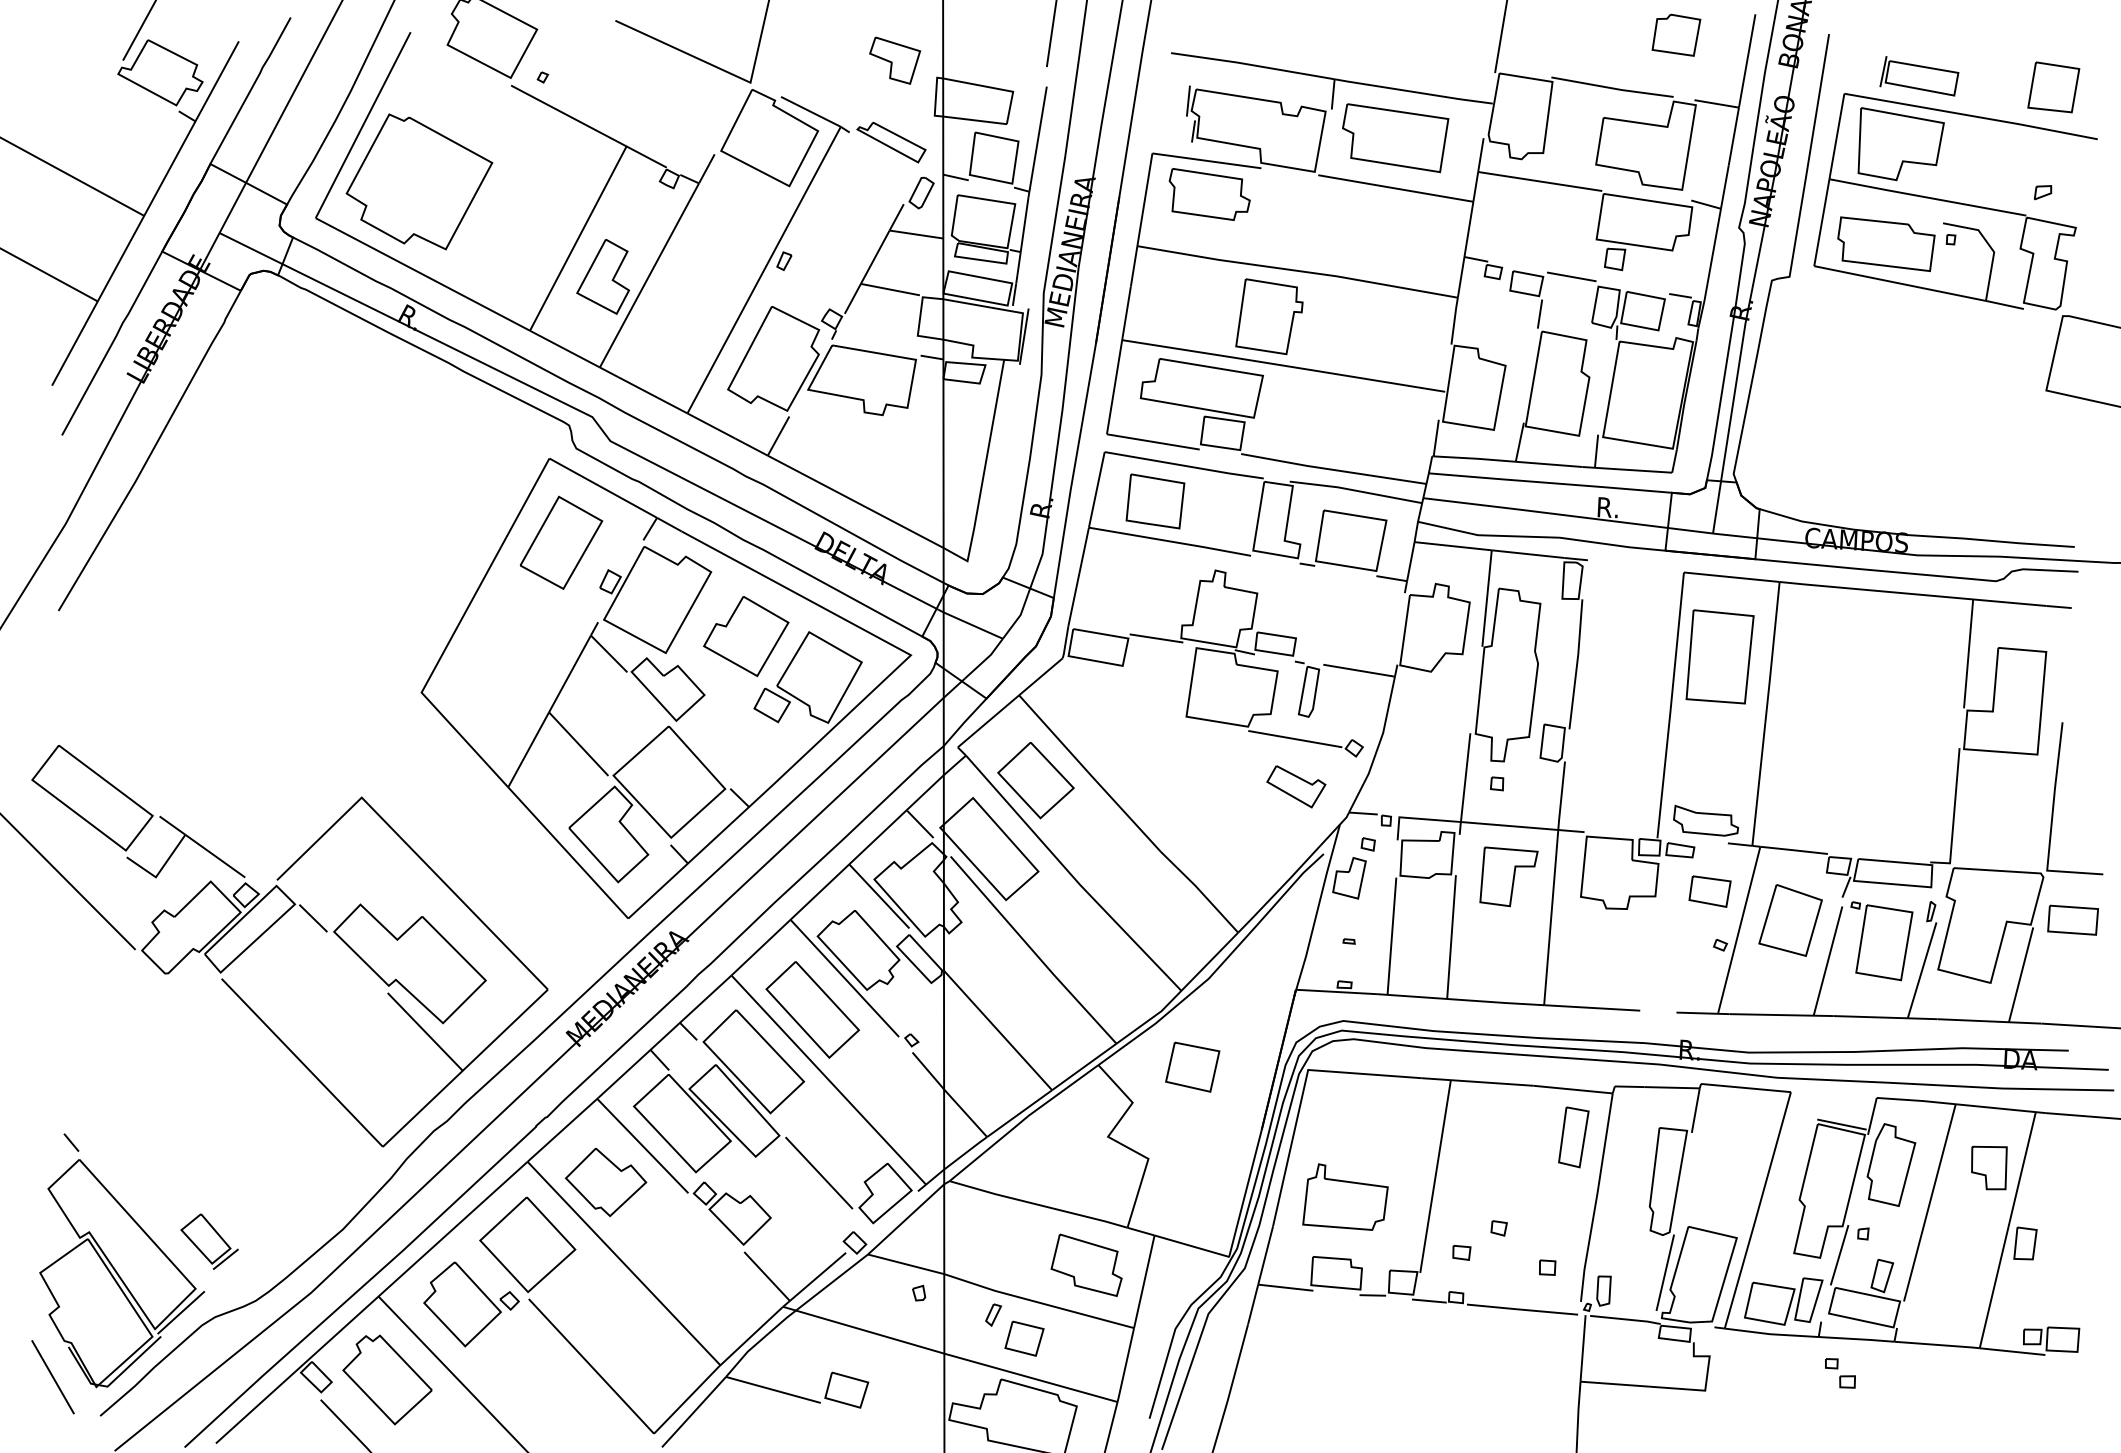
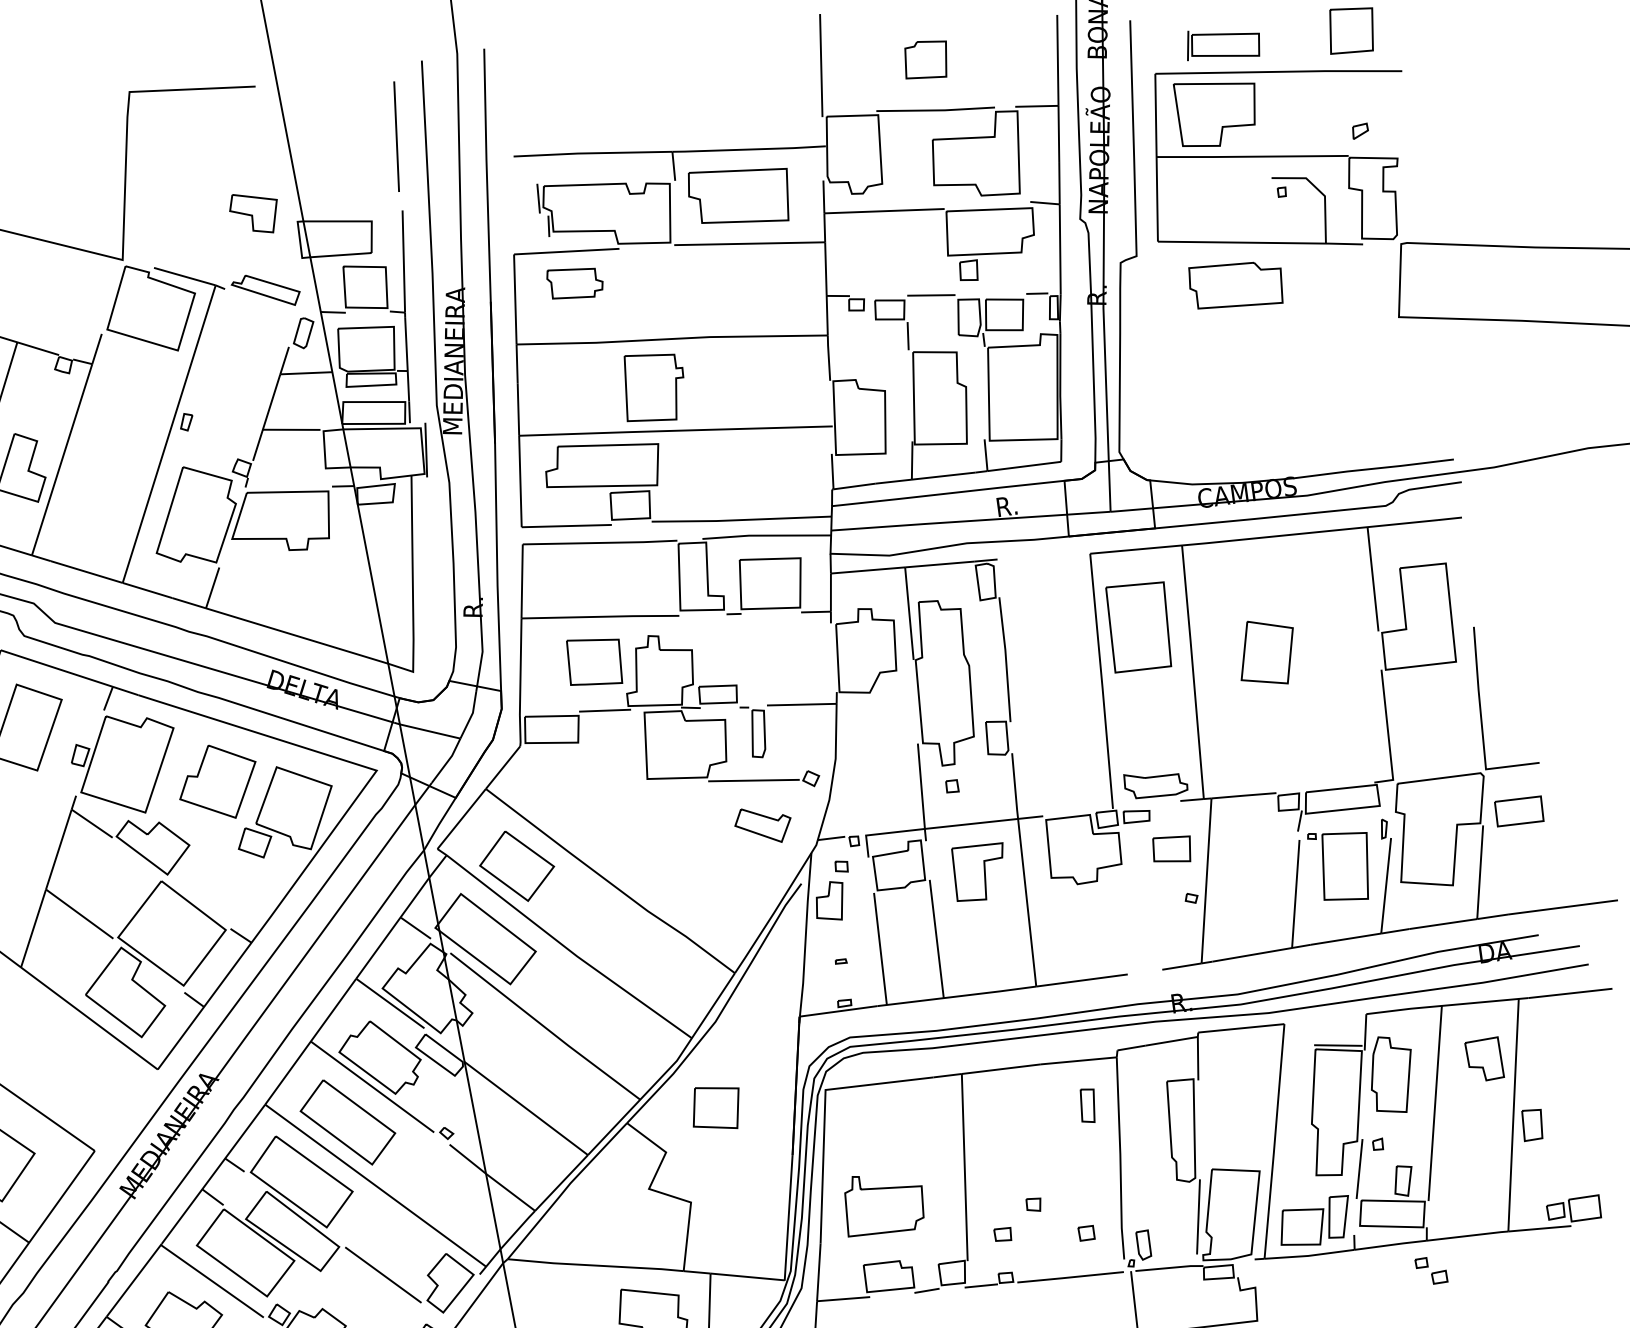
part: (1676, 34) -> (926, 59), moved
part: (1209, 194) -> (575, 282), size x0.7
part: (1886, 244) -> (1236, 285), moved
part: (1155, 501) -> (594, 661), moved
part: (1790, 920) -> (1266, 652), moved
part: (1573, 1137) -> (1087, 1105), size x0.6
part: (1840, 1373) -> (1431, 1270), moved

